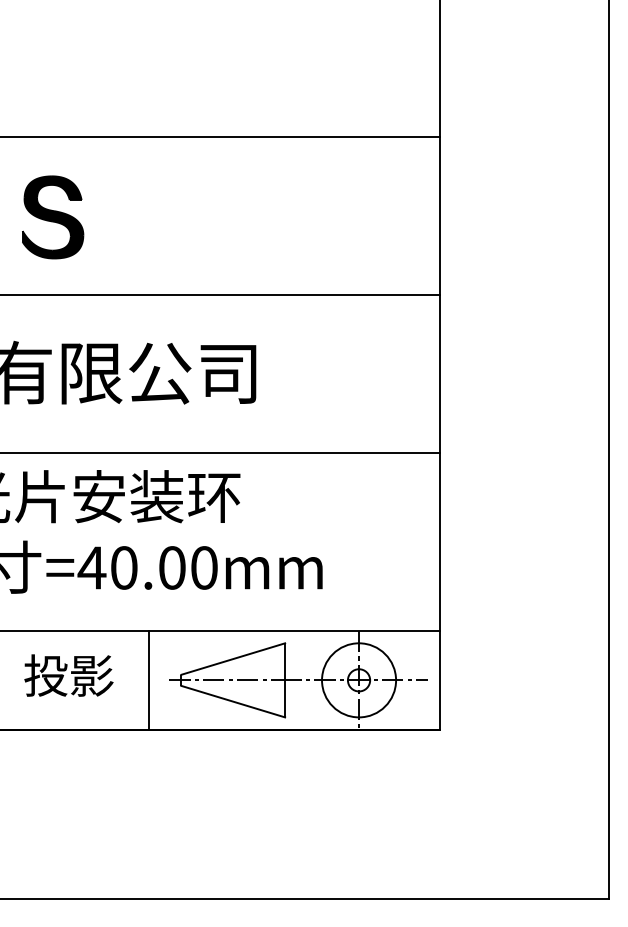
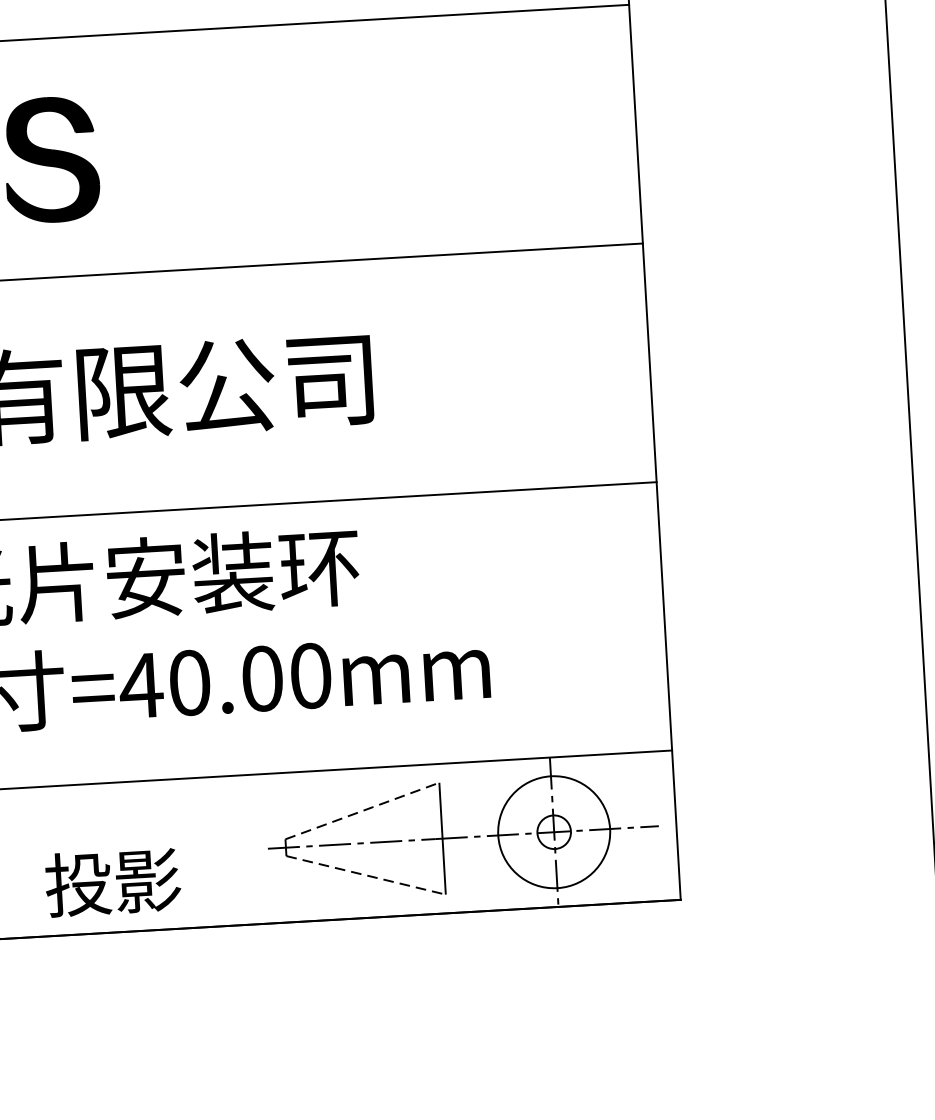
line: (233, 658) -> (362, 810), solid -> dashed
text: (68, 675) -> (112, 882), moved
line: (148, 679) -> (236, 849), removed
line: (233, 701) -> (366, 875), solid -> dashed

